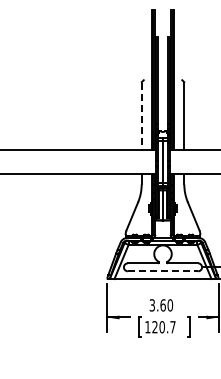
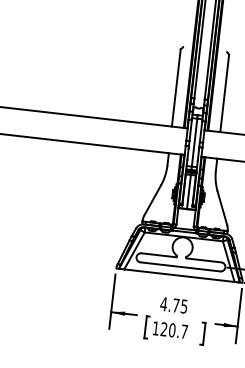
line: (141, 116) -> (176, 88), dashed -> solid
line: (163, 271) -> (180, 267), dashed -> solid
text: (161, 305) -> (174, 305), 3.60 -> 4.75

